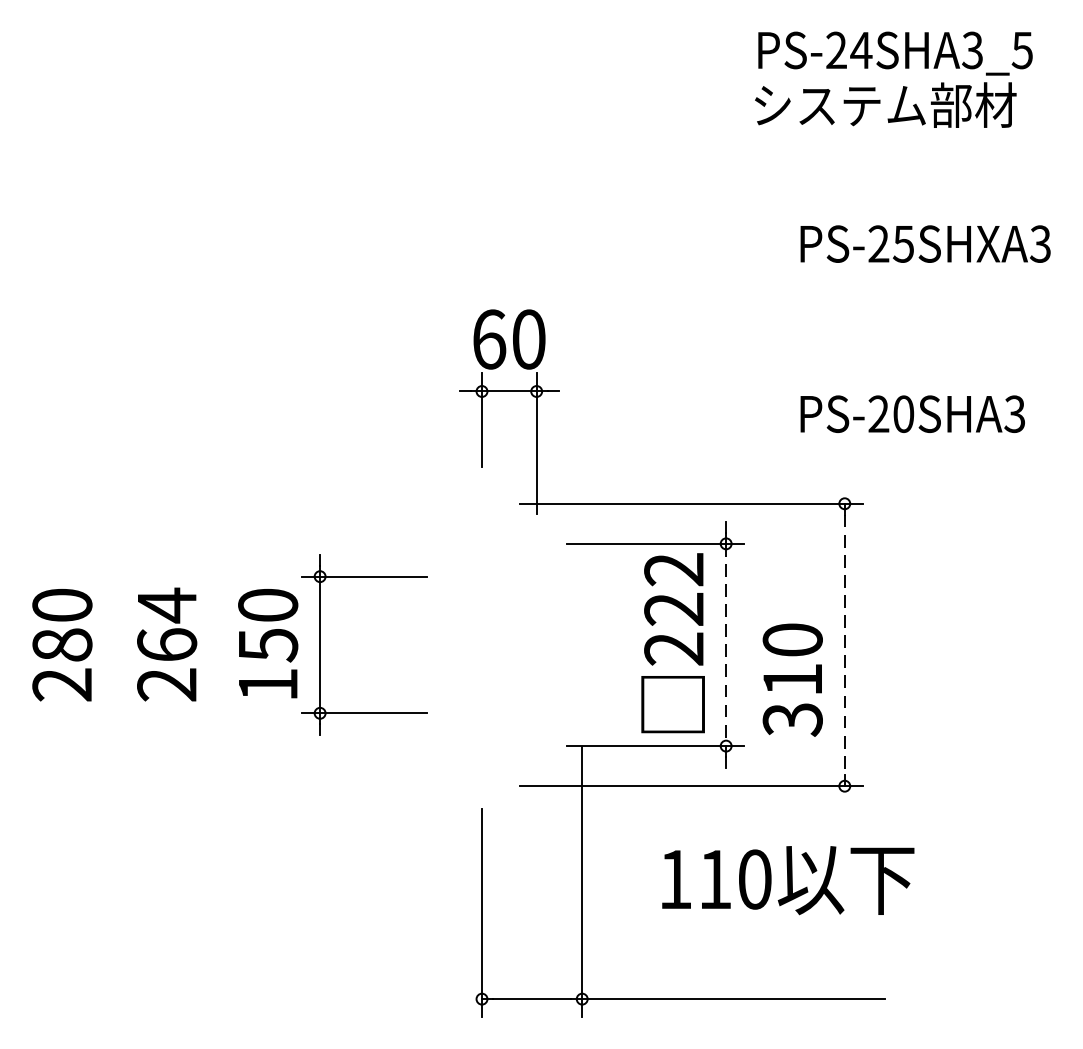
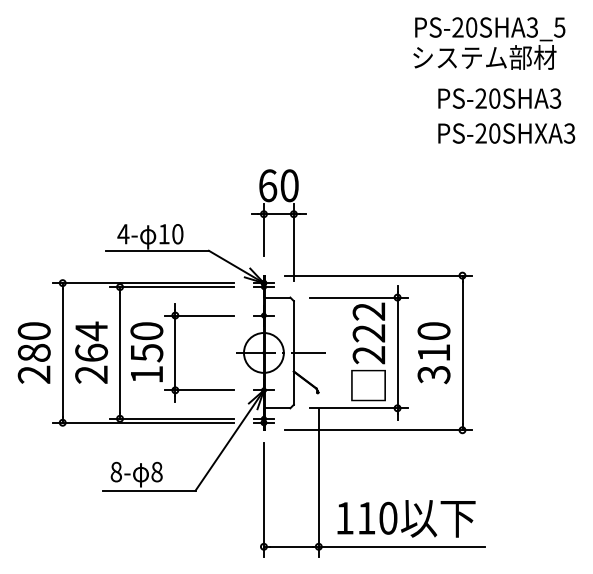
text: (861, 50) -> (471, 27), PS-24SHA3_5 -> PS-20SHA3_5
text: (903, 244) -> (494, 133), PS-25SHXA3 -> PS-20SHXA3
text: (912, 413) -> (499, 98), moved
part: (431, 646) -> (236, 353), added
line: (726, 646) -> (397, 353), dashed -> solid
line: (844, 646) -> (462, 353), dashed -> solid
text: (791, 680) -> (433, 353), moved
text: (788, 879) -> (406, 518), moved

